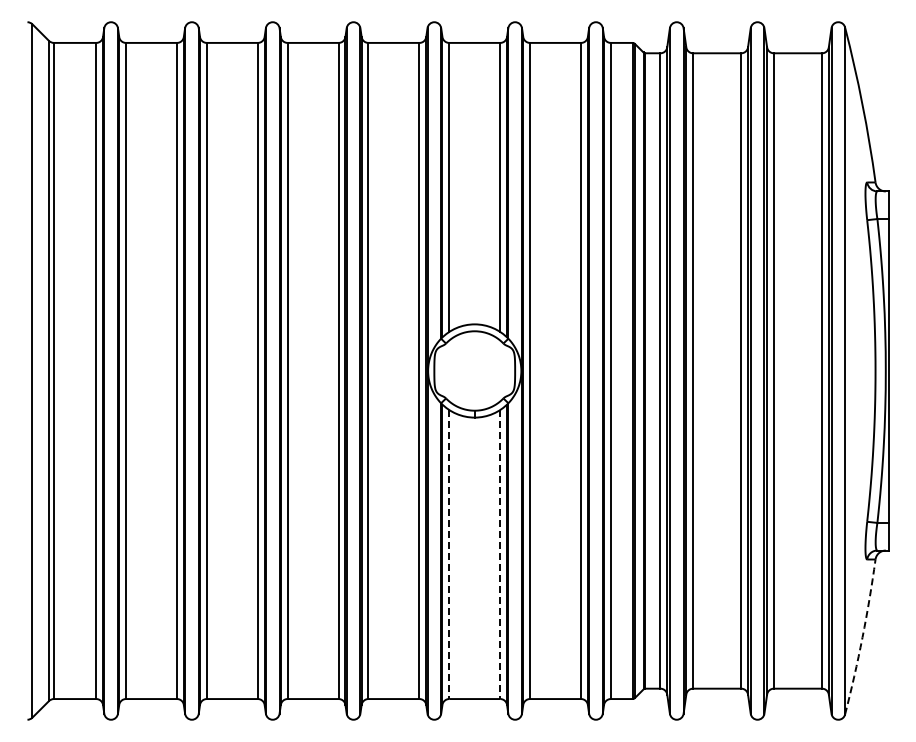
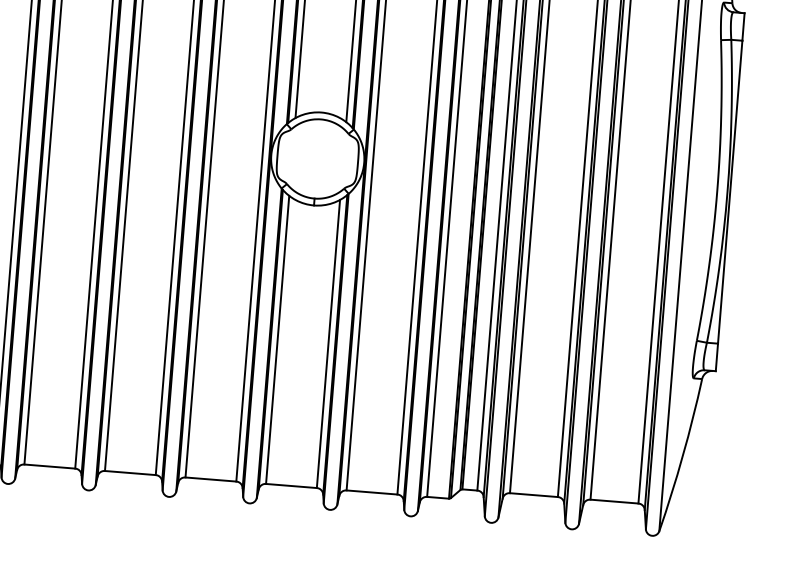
line: (449, 554) -> (277, 339), dashed -> solid
line: (500, 554) -> (328, 343), dashed -> solid
arc: (862, 637) -> (682, 455), dashed -> solid

